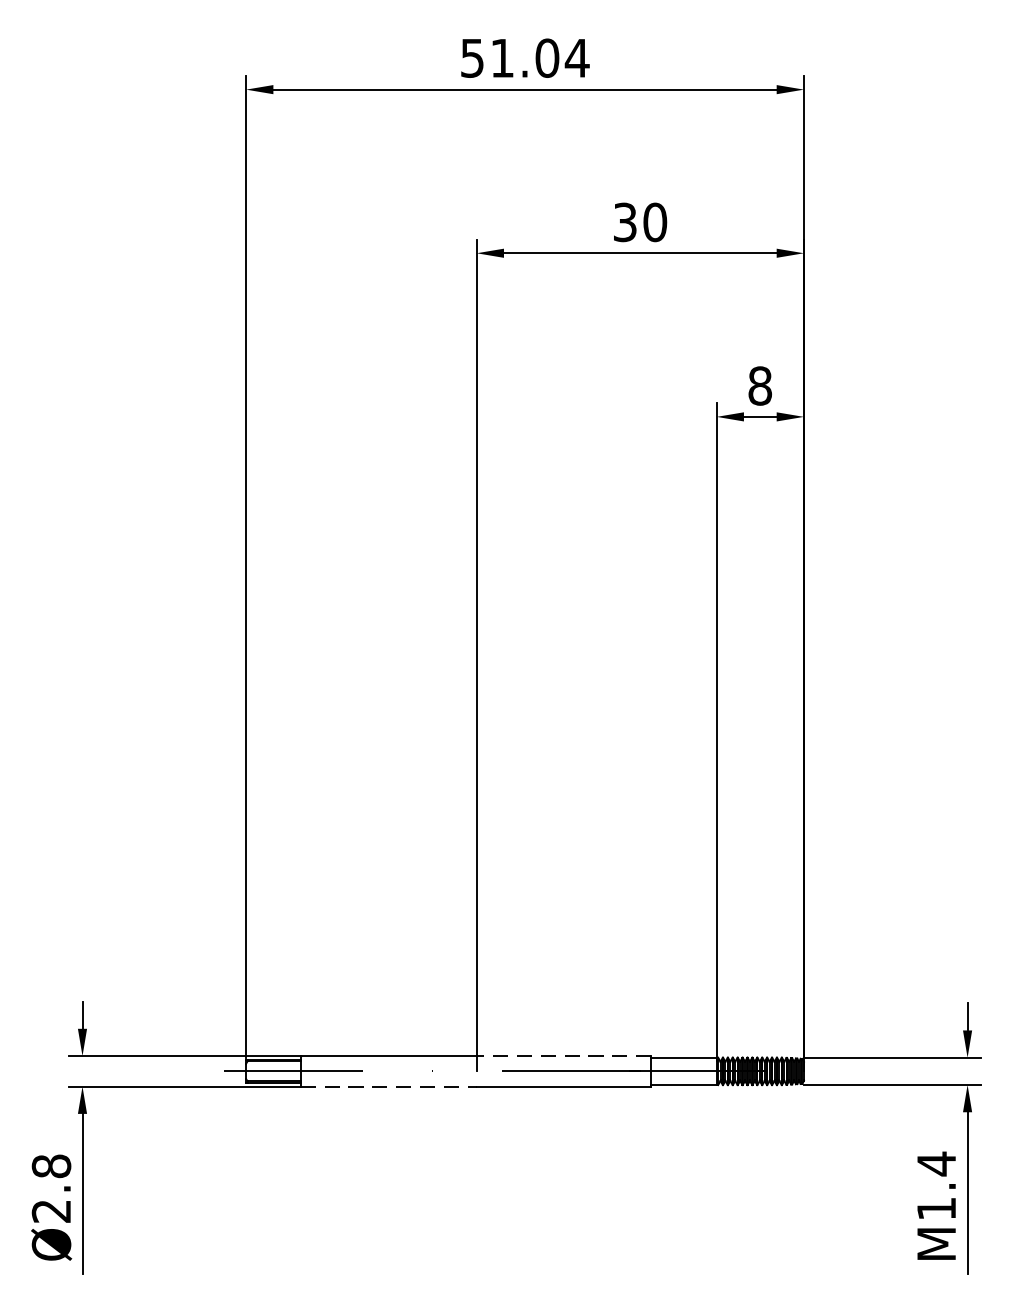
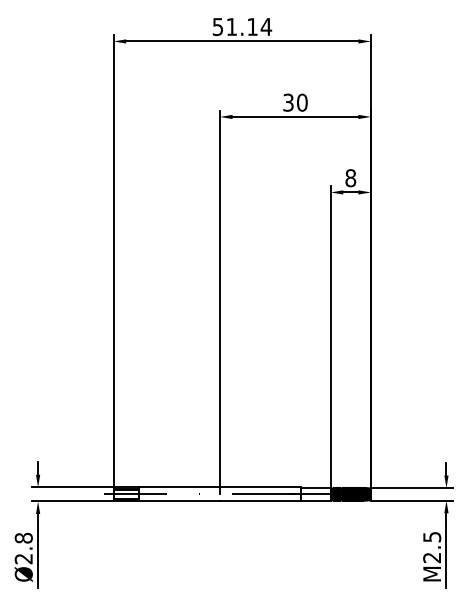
text: (547, 57) -> (252, 26), 51.04 -> 51.14
line: (562, 1056) -> (259, 487), dashed -> solid
line: (388, 1086) -> (179, 501), dashed -> solid
text: (937, 1186) -> (432, 547), M1.4 -> M2.5

